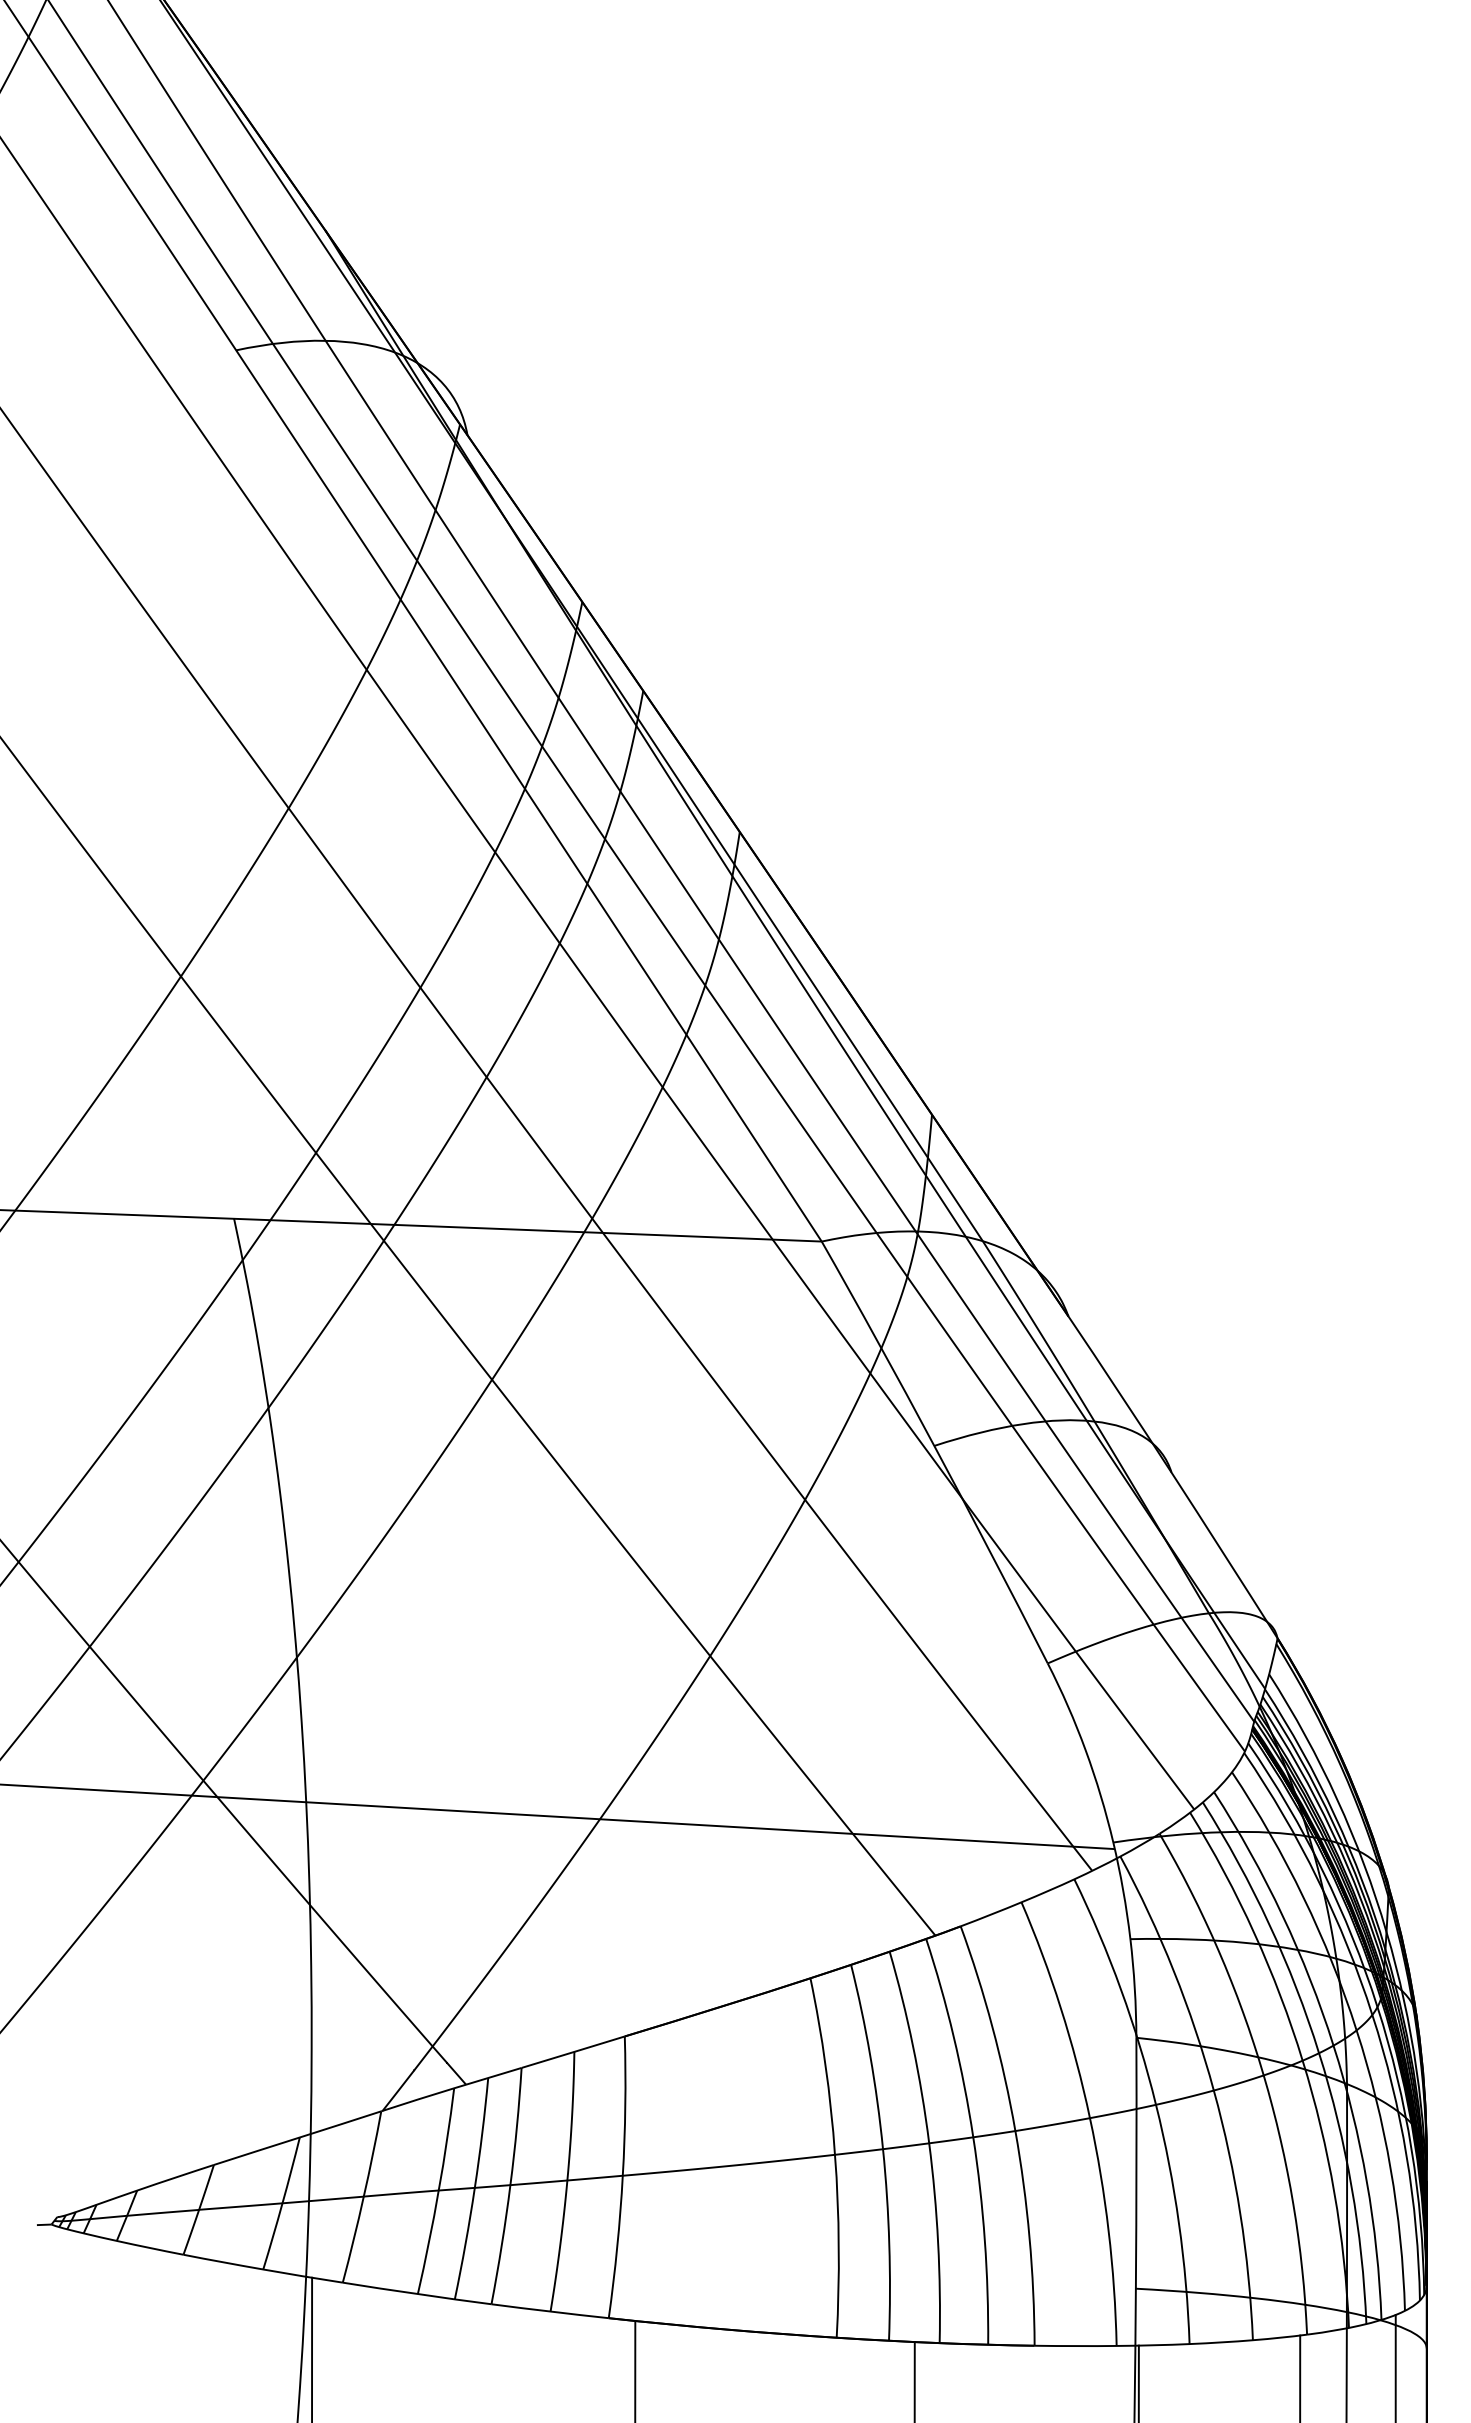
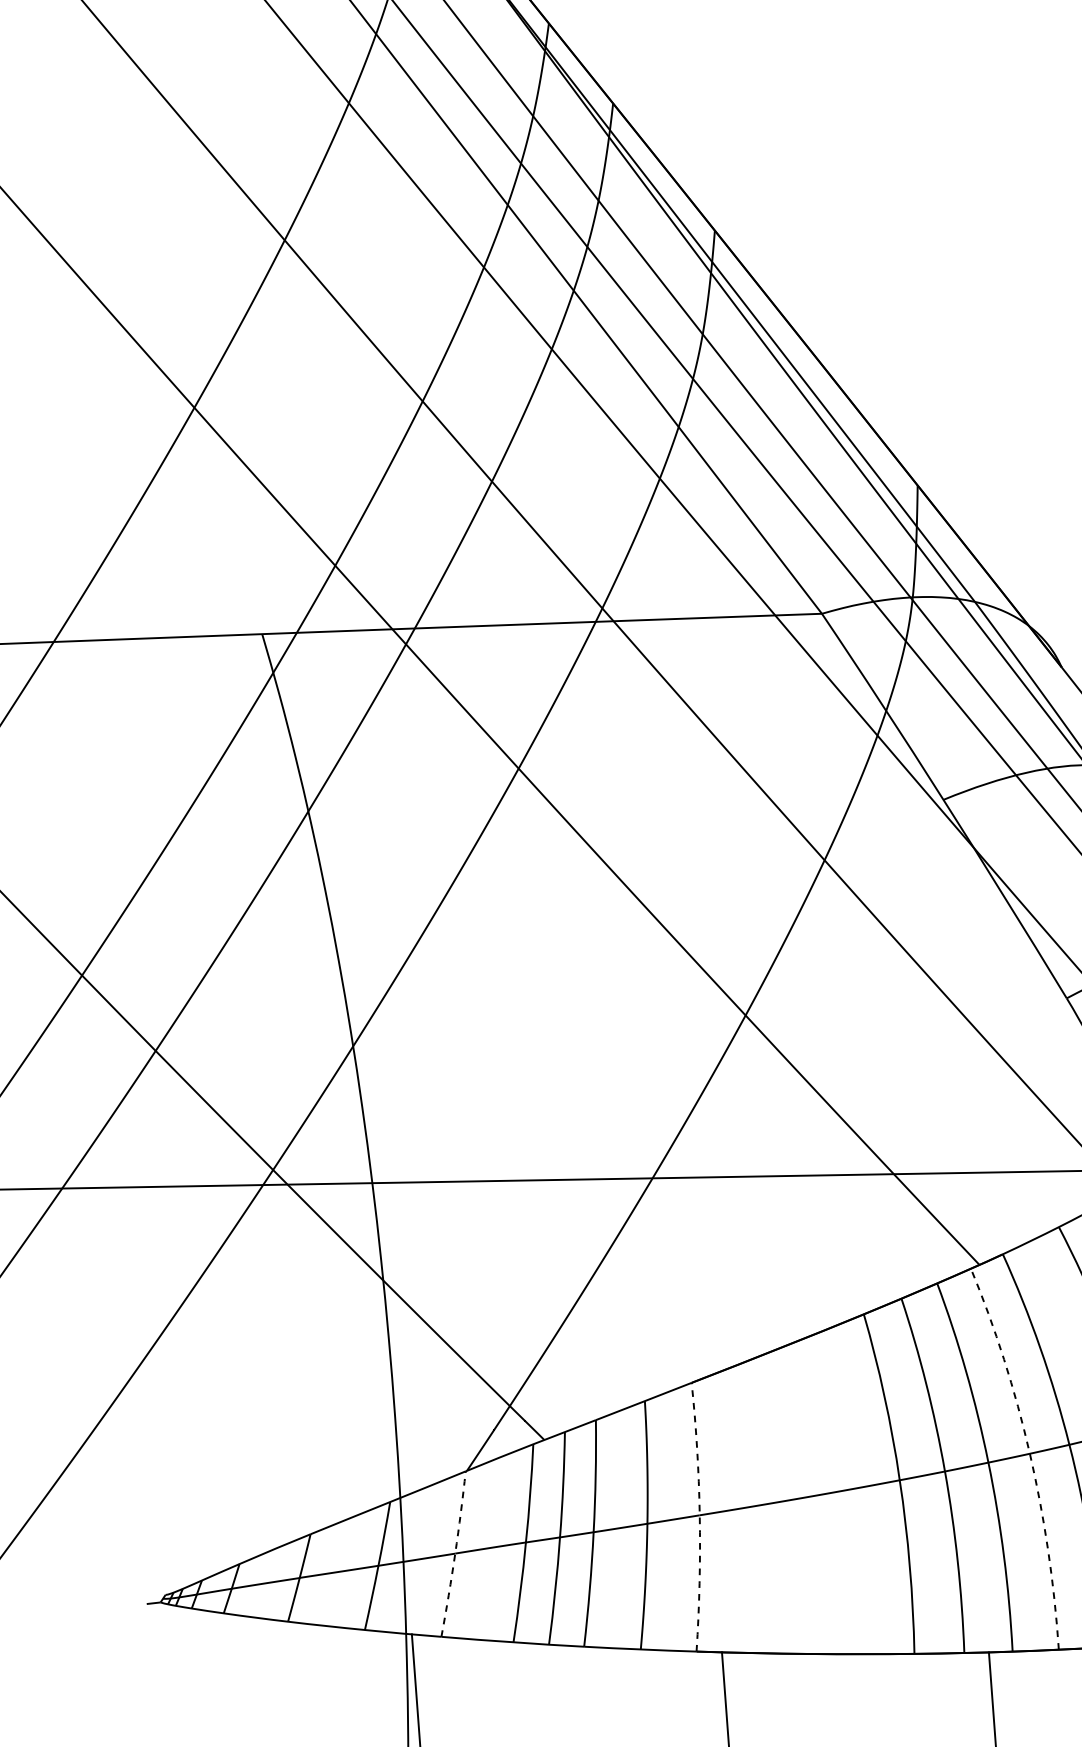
arc: (973, 2138) -> (1030, 1454), solid -> dashed
arc: (622, 2176) -> (699, 1516), solid -> dashed
arc: (363, 2196) -> (454, 1553), solid -> dashed

